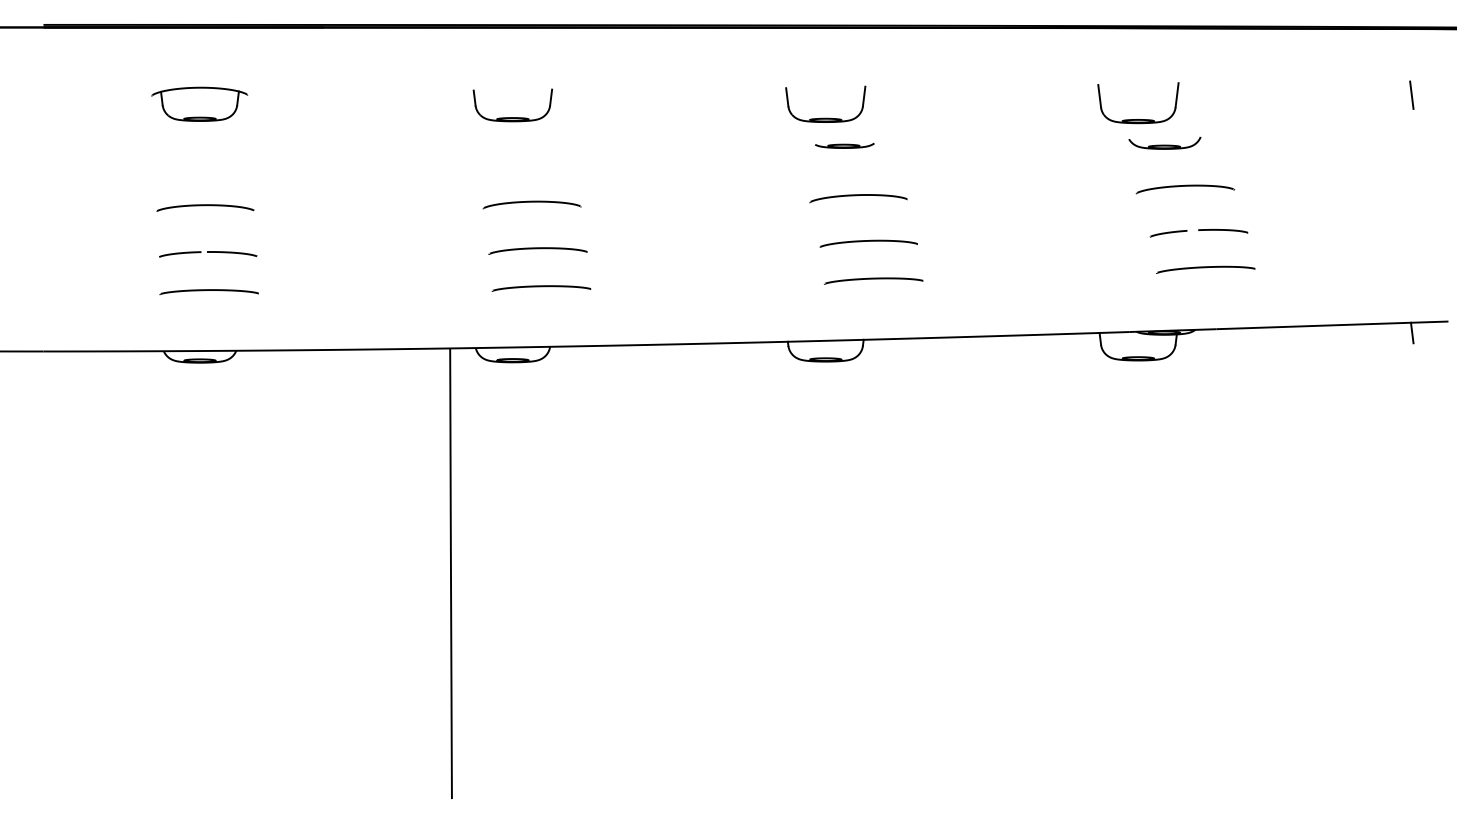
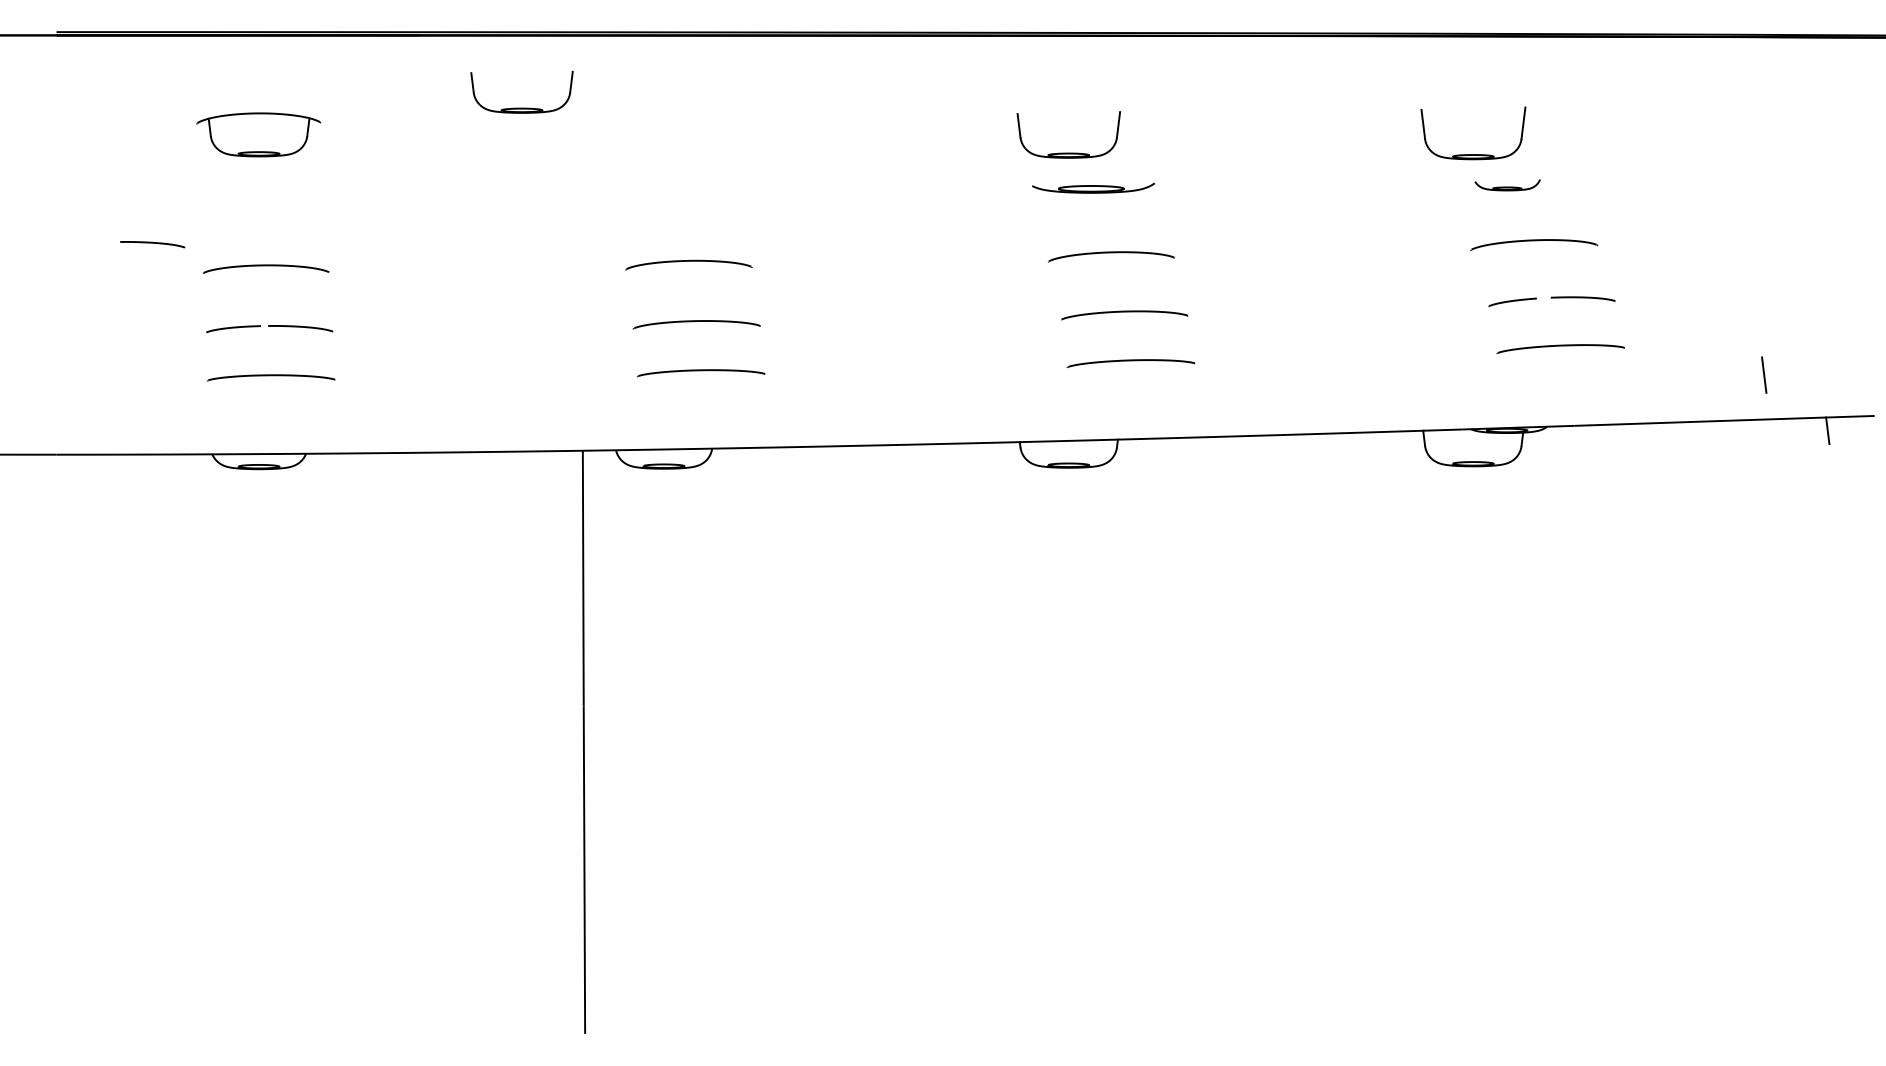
line: (1412, 94) -> (1764, 374), moved
part: (512, 117) -> (521, 107), moved
part: (1164, 143) -> (1507, 185), size x0.7
part: (844, 145) -> (1093, 188), size x1.6
curve: (117, 188) -> (152, 243), added

